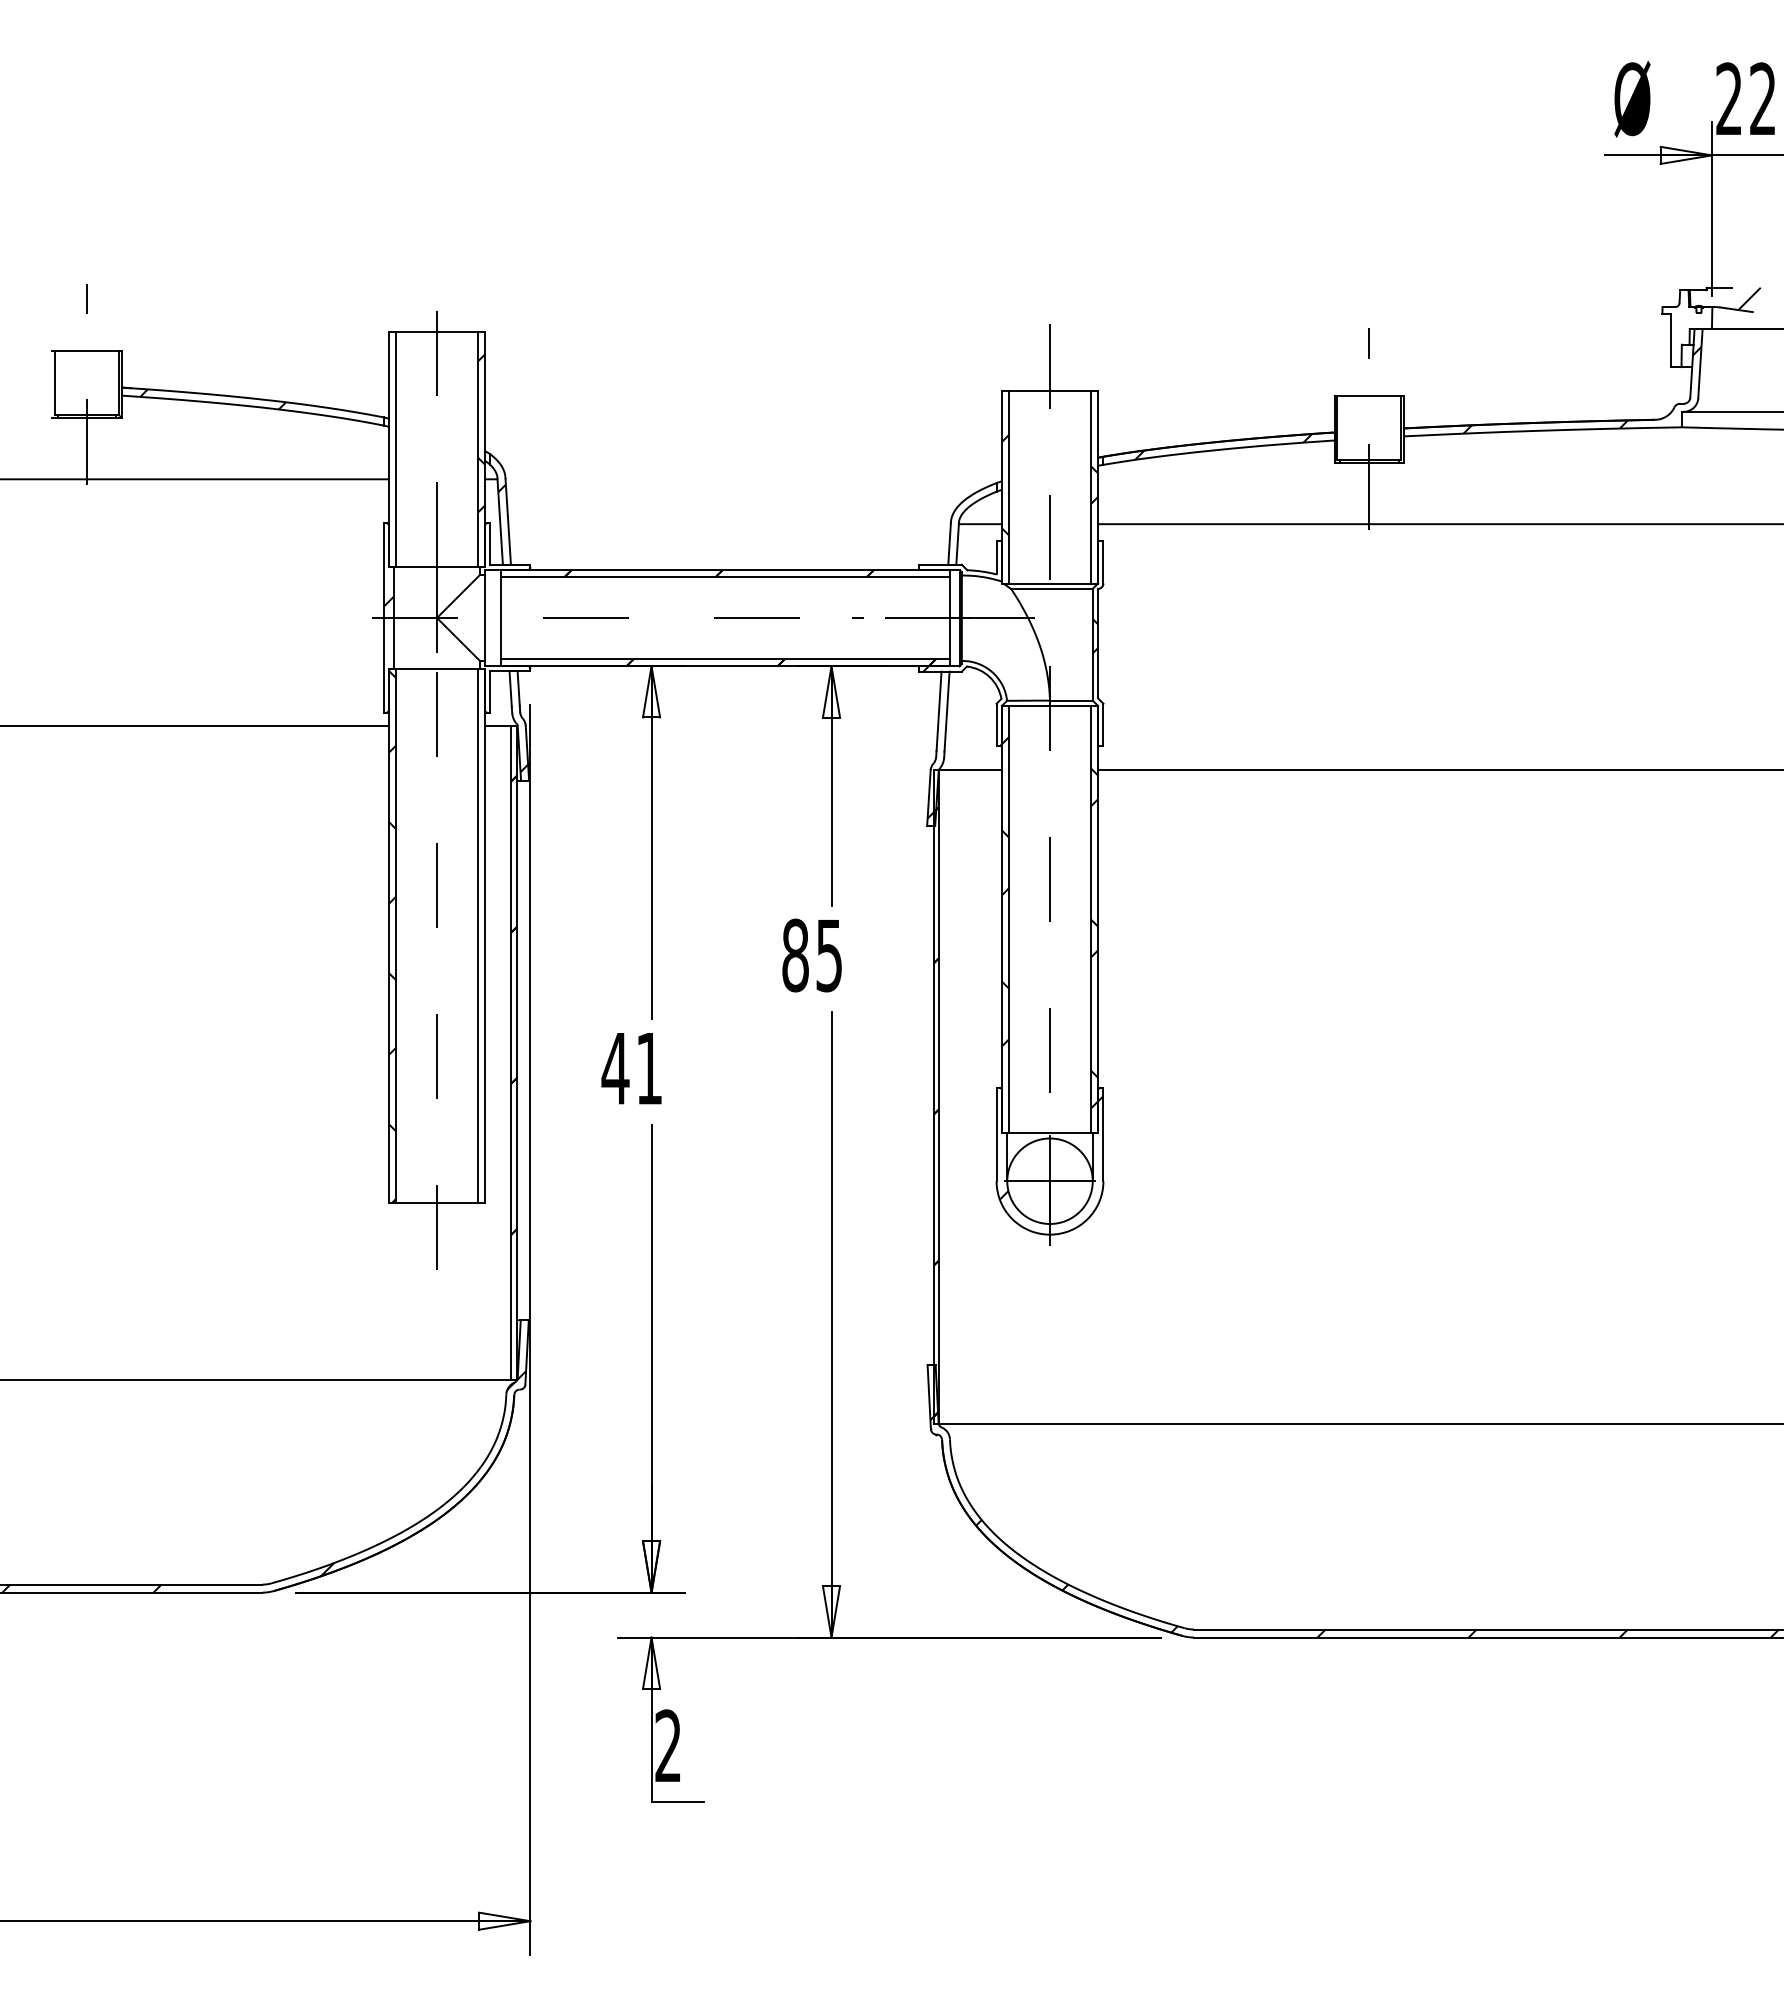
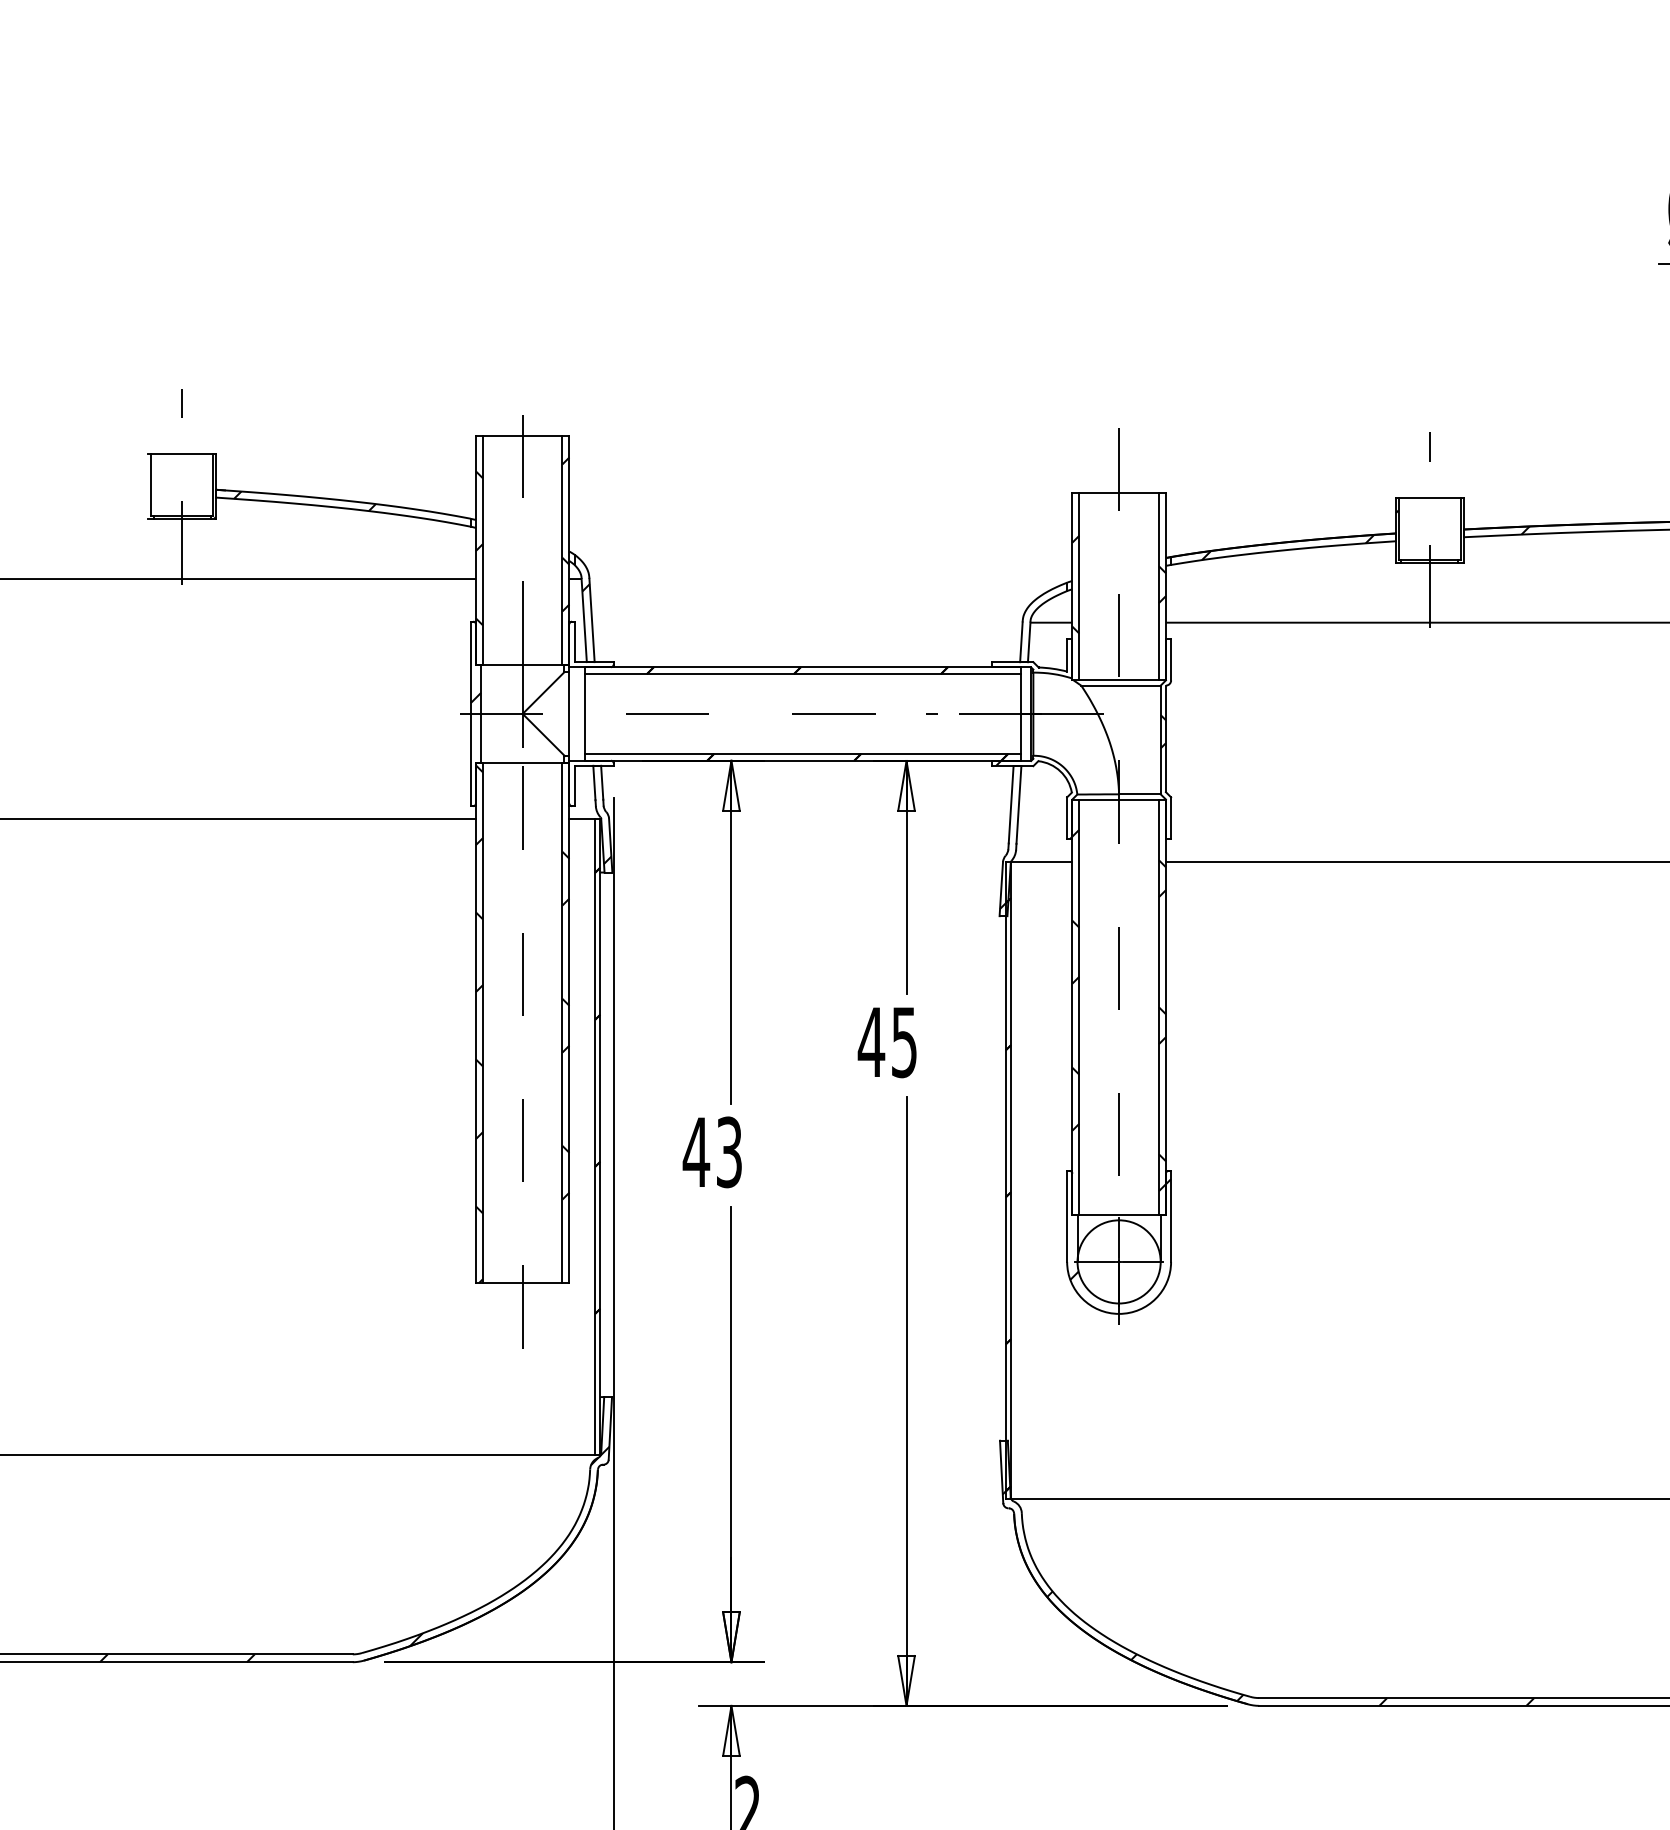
hatch: (392, 447) -> (479, 548), added
hatch: (481, 938) -> (566, 1025), added
text: (795, 955) -> (871, 1042), 85 -> 45
text: (649, 1068) -> (729, 1152), 41 -> 43

